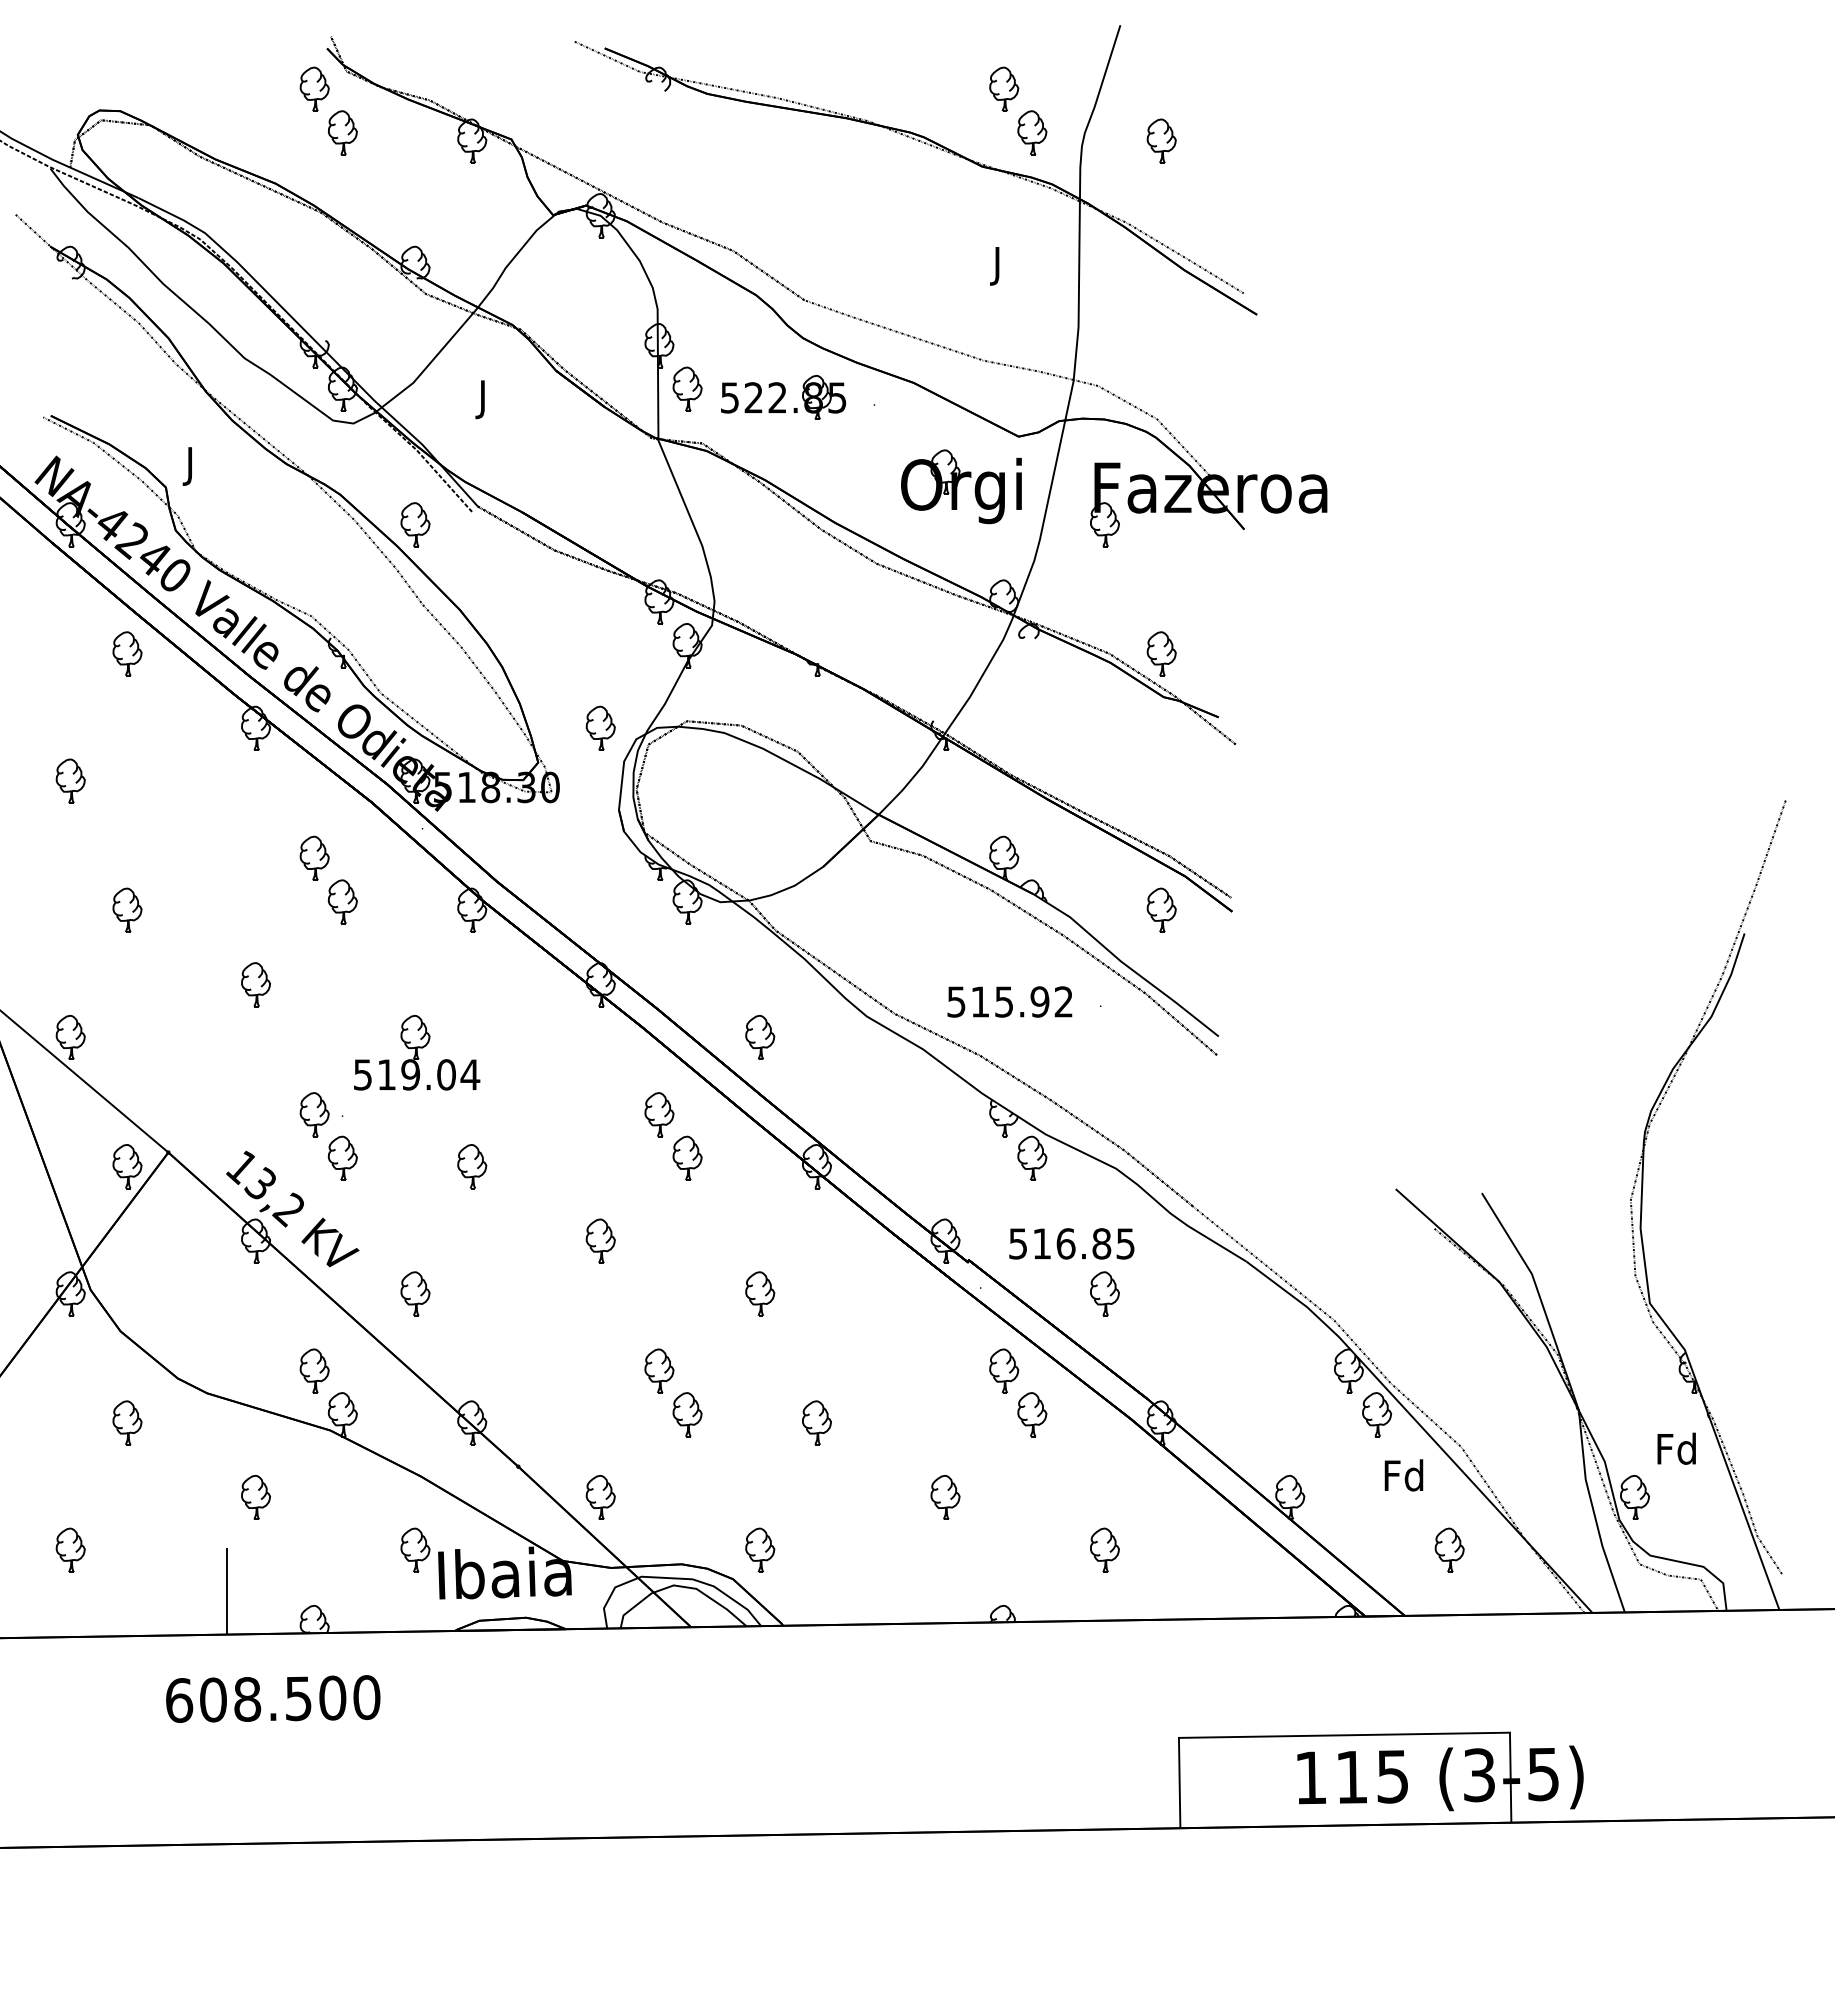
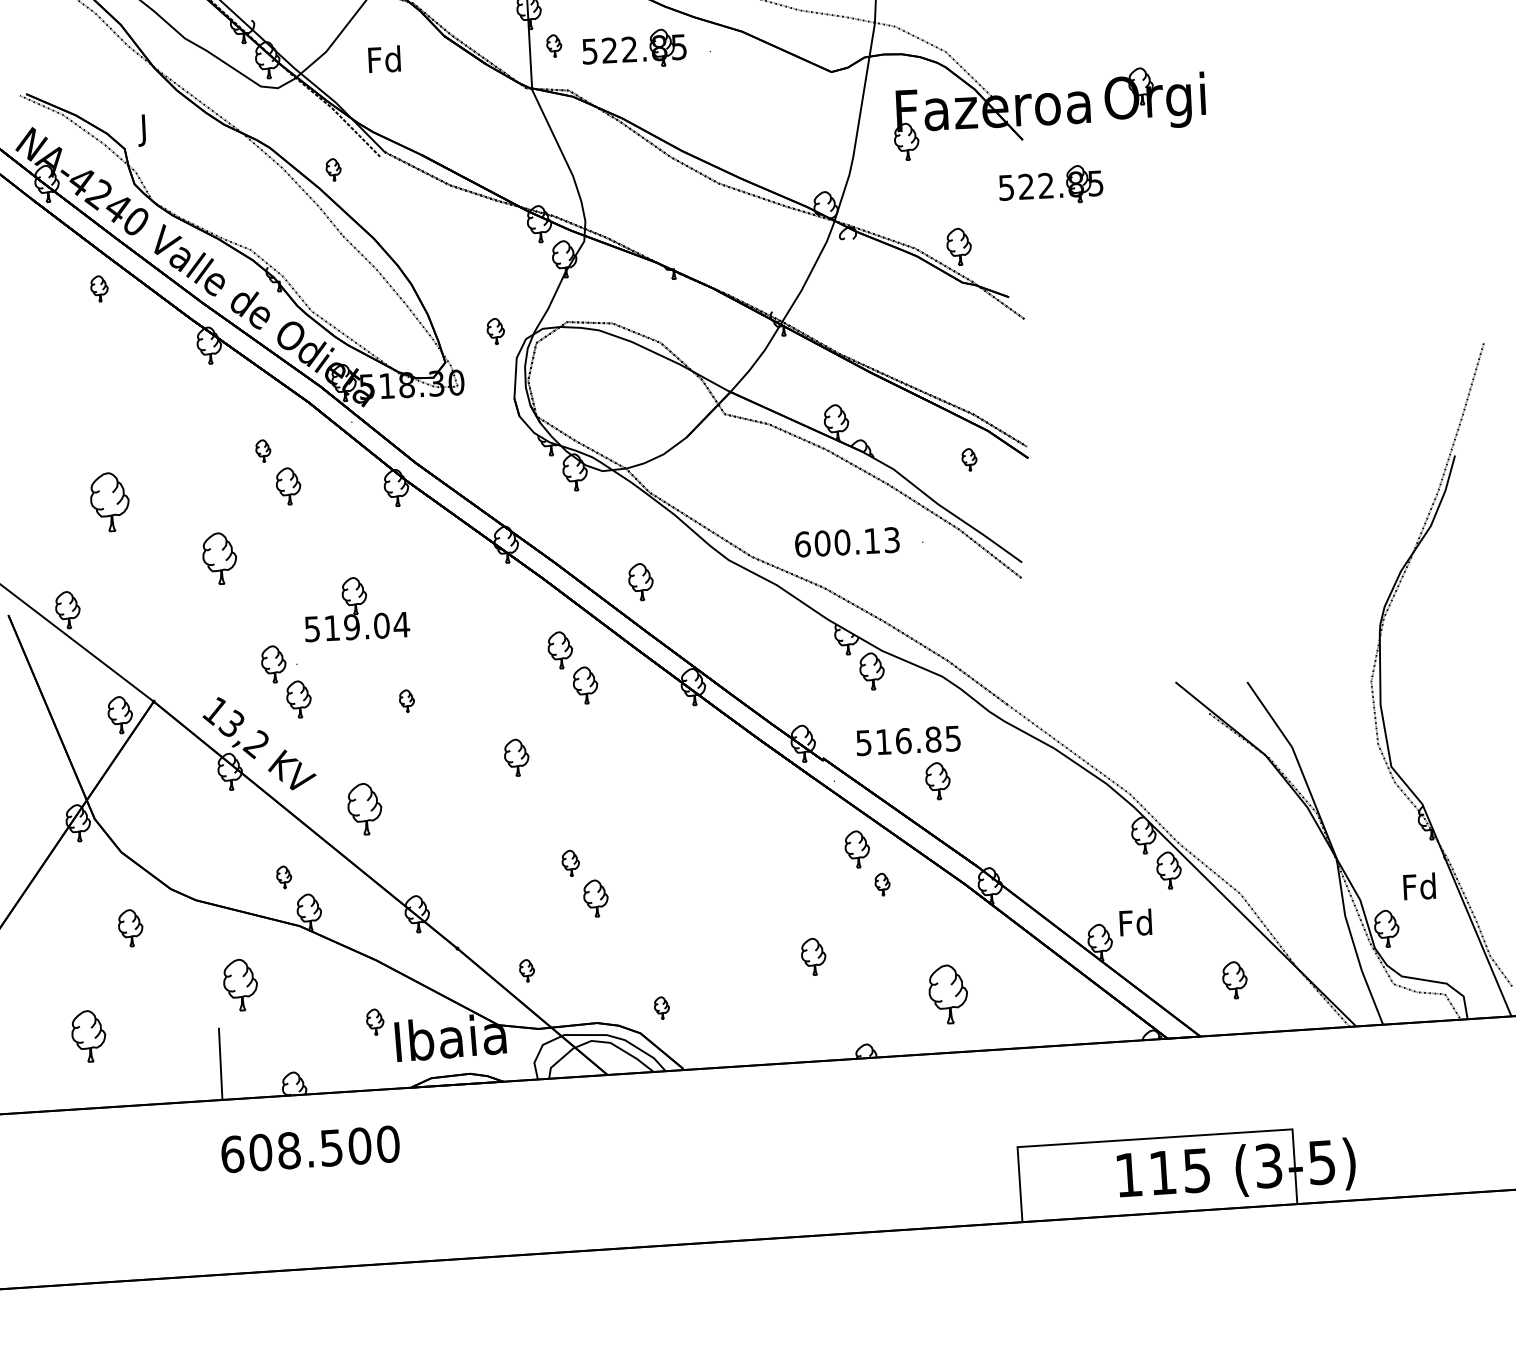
part: (687, 388) -> (554, 45), size x0.6
text: (482, 399) -> (384, 62), J -> Fd
part: (961, 486) -> (1155, 97), moved
part: (415, 524) -> (333, 169), size x0.6
part: (1275, 585) -> (1050, 185), added
part: (127, 653) -> (99, 288), size x0.7
part: (600, 727) -> (495, 330), size x0.7
part: (70, 780) -> (57, 396), removed
part: (314, 857) -> (263, 450), size x0.6
part: (127, 909) -> (109, 501), size x1.6
part: (1161, 909) -> (969, 459), size x0.6
part: (255, 984) -> (219, 558), size x1.4
text: (1009, 1001) -> (846, 541), 515.92 -> 600.13
part: (472, 1166) -> (407, 700), size x0.6
part: (415, 1293) -> (364, 808), size x1.4
part: (760, 1293) -> (651, 794), removed
part: (314, 1370) -> (284, 876), size x0.6
part: (659, 1370) -> (570, 862), size x0.7
part: (1032, 1414) -> (882, 884), size x0.6
part: (816, 1422) -> (703, 899), removed
text: (1403, 1475) -> (1135, 922), moved
part: (255, 1496) -> (240, 984), size x1.4
part: (600, 1497) -> (526, 970), size x0.6
part: (70, 1549) -> (88, 1035), size x1.4
part: (415, 1549) -> (375, 1021), size x0.7
part: (760, 1549) -> (662, 1007), size x0.6
part: (1104, 1549) -> (948, 993), size x1.6
text: (273, 1698) -> (310, 1148), moved

